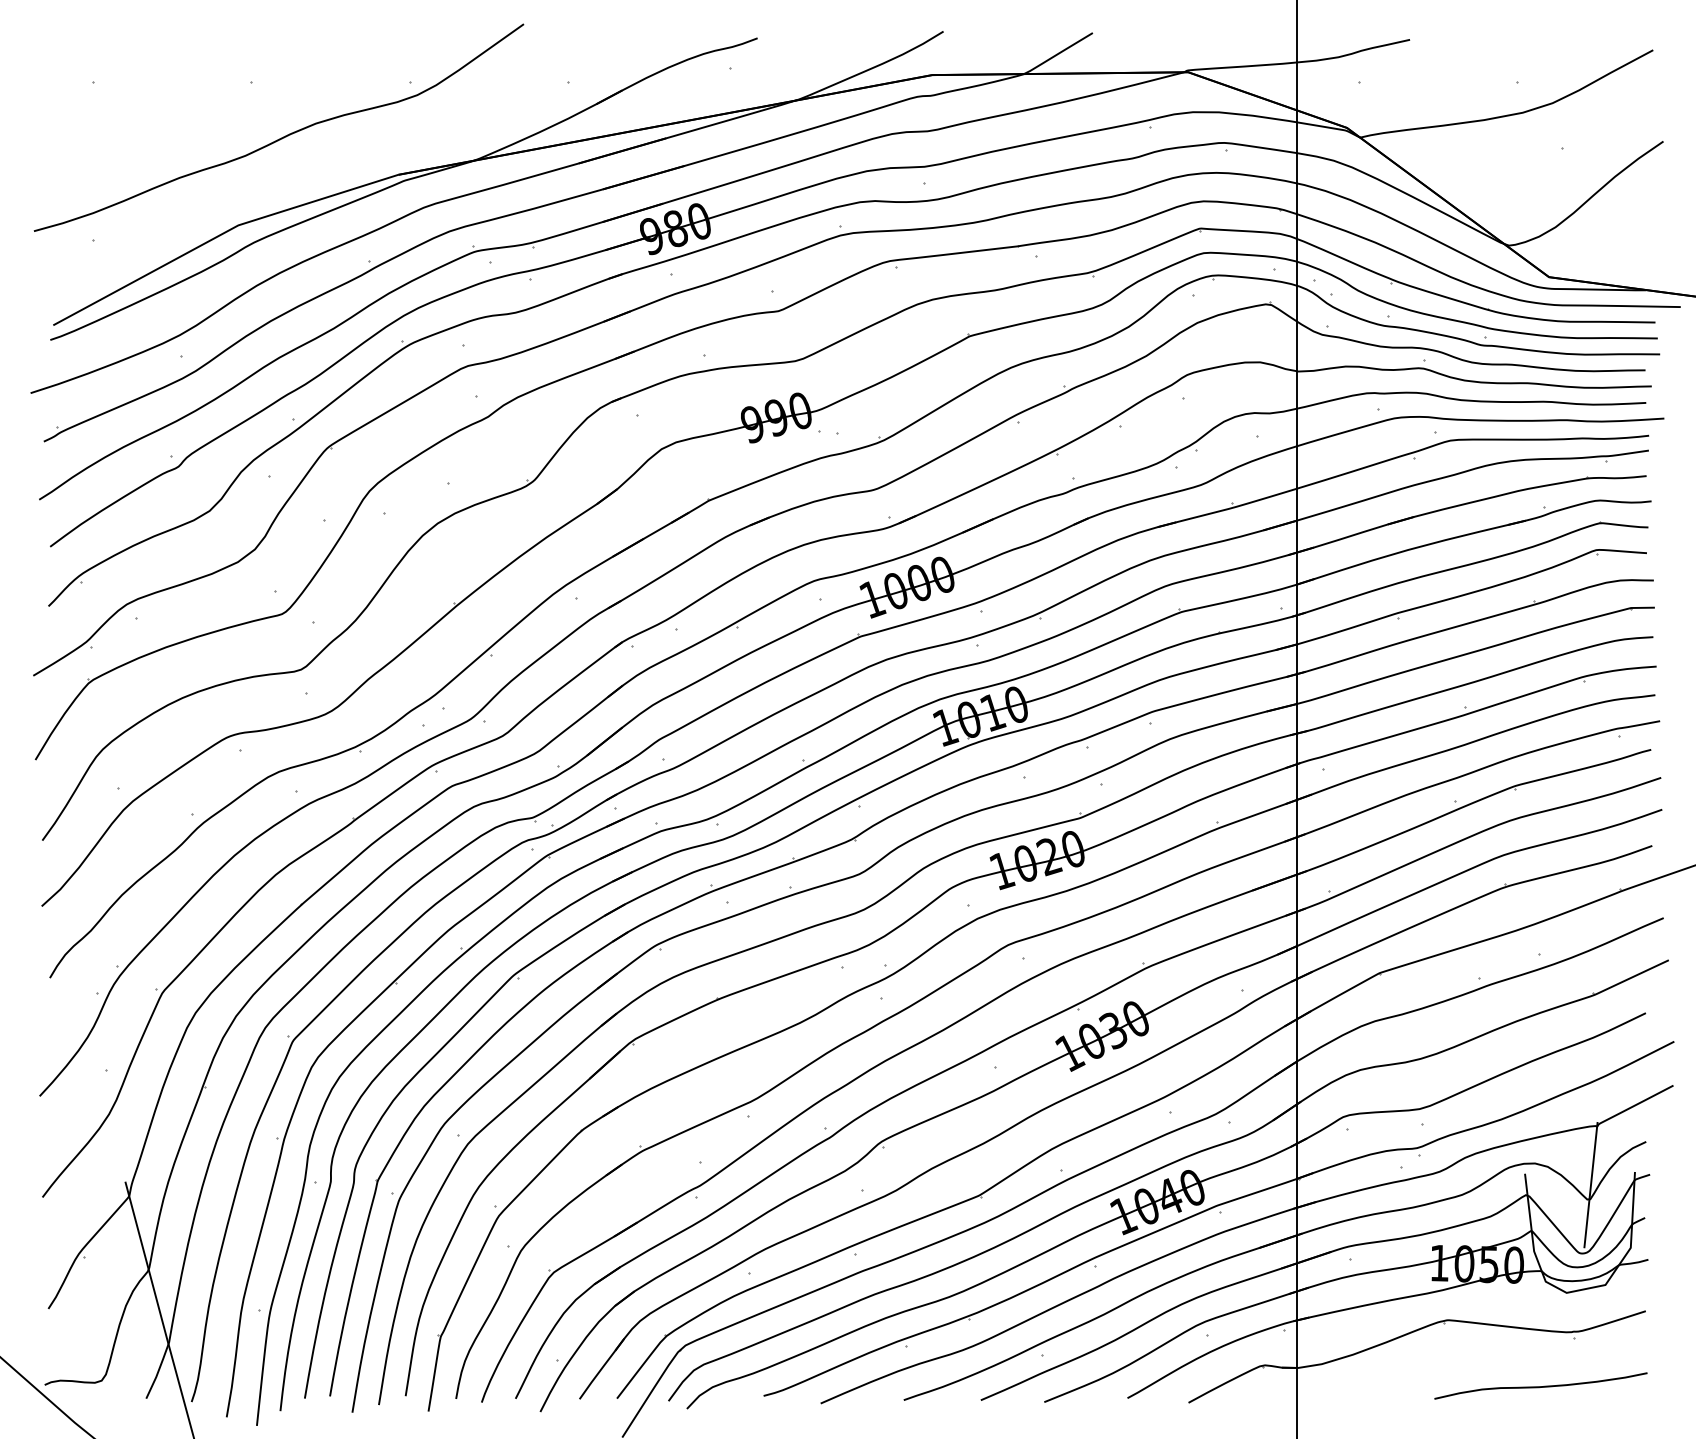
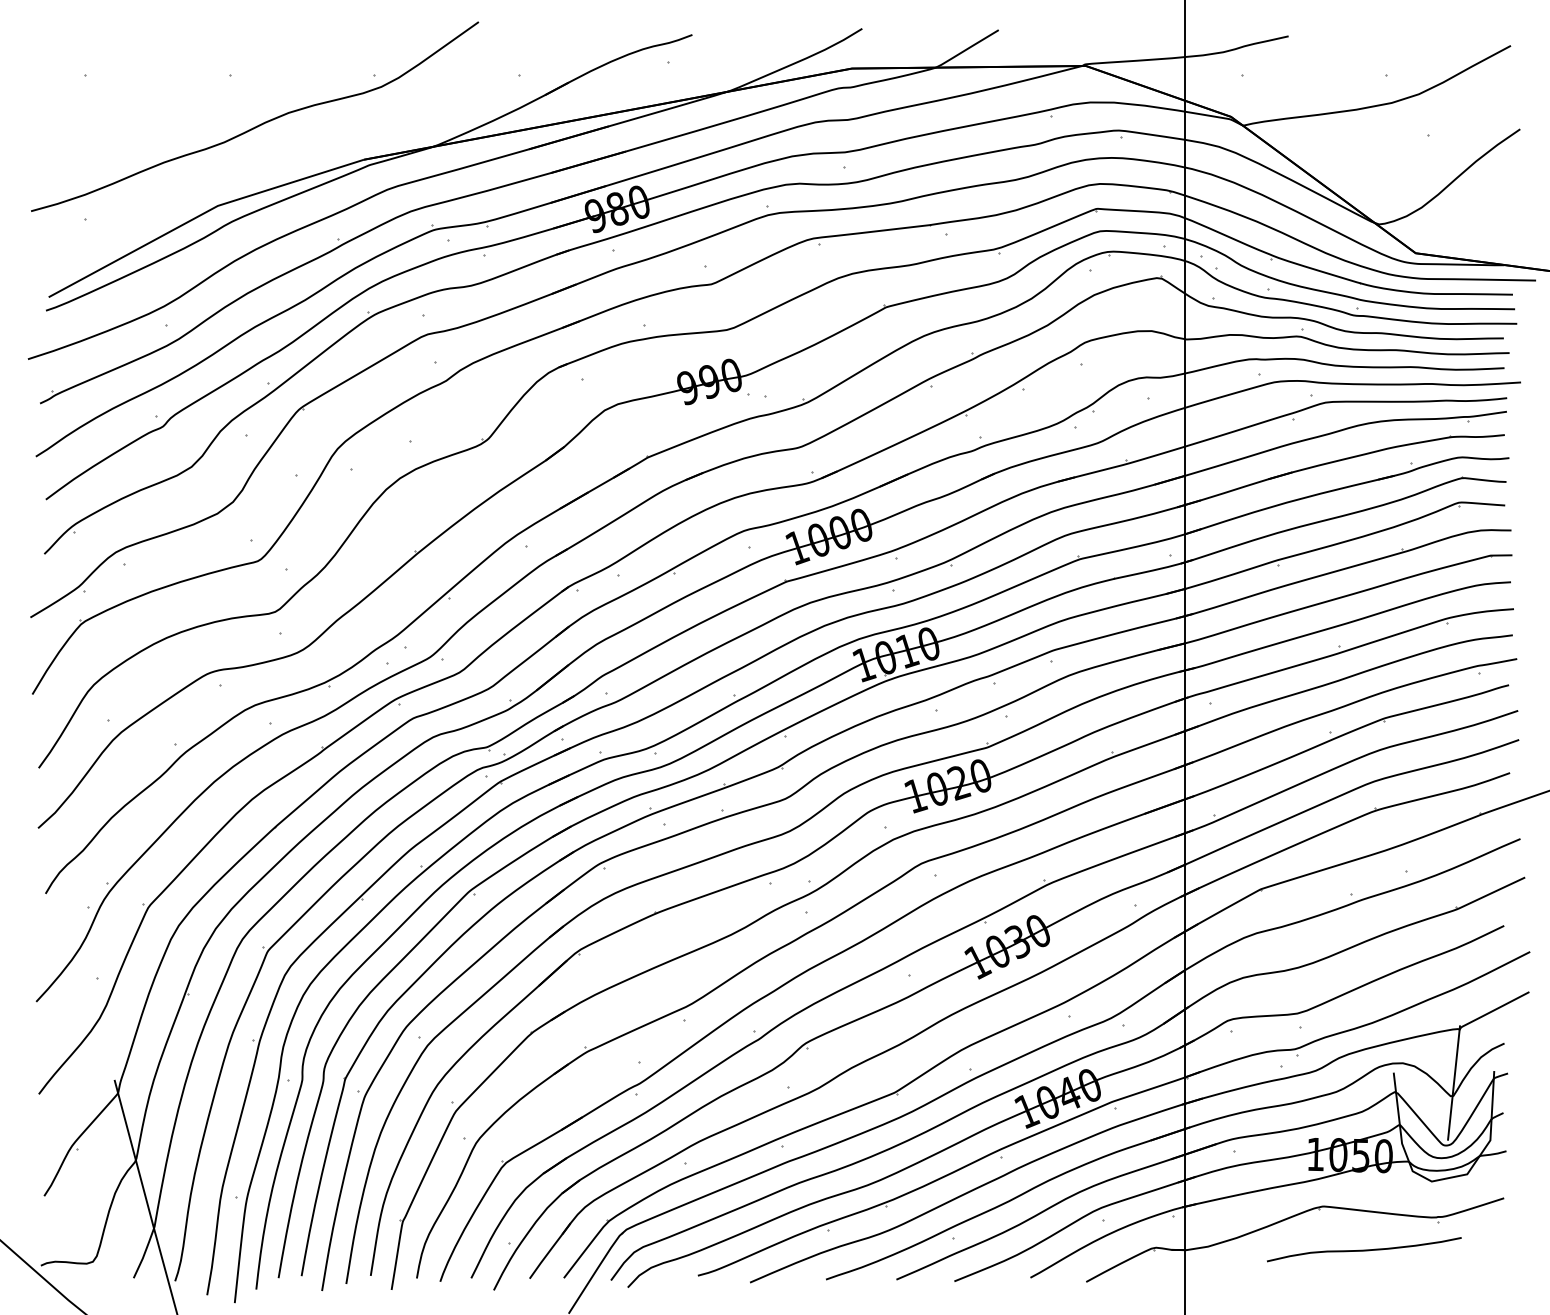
curve: (1541, 1385) -> (1364, 1249), moved

